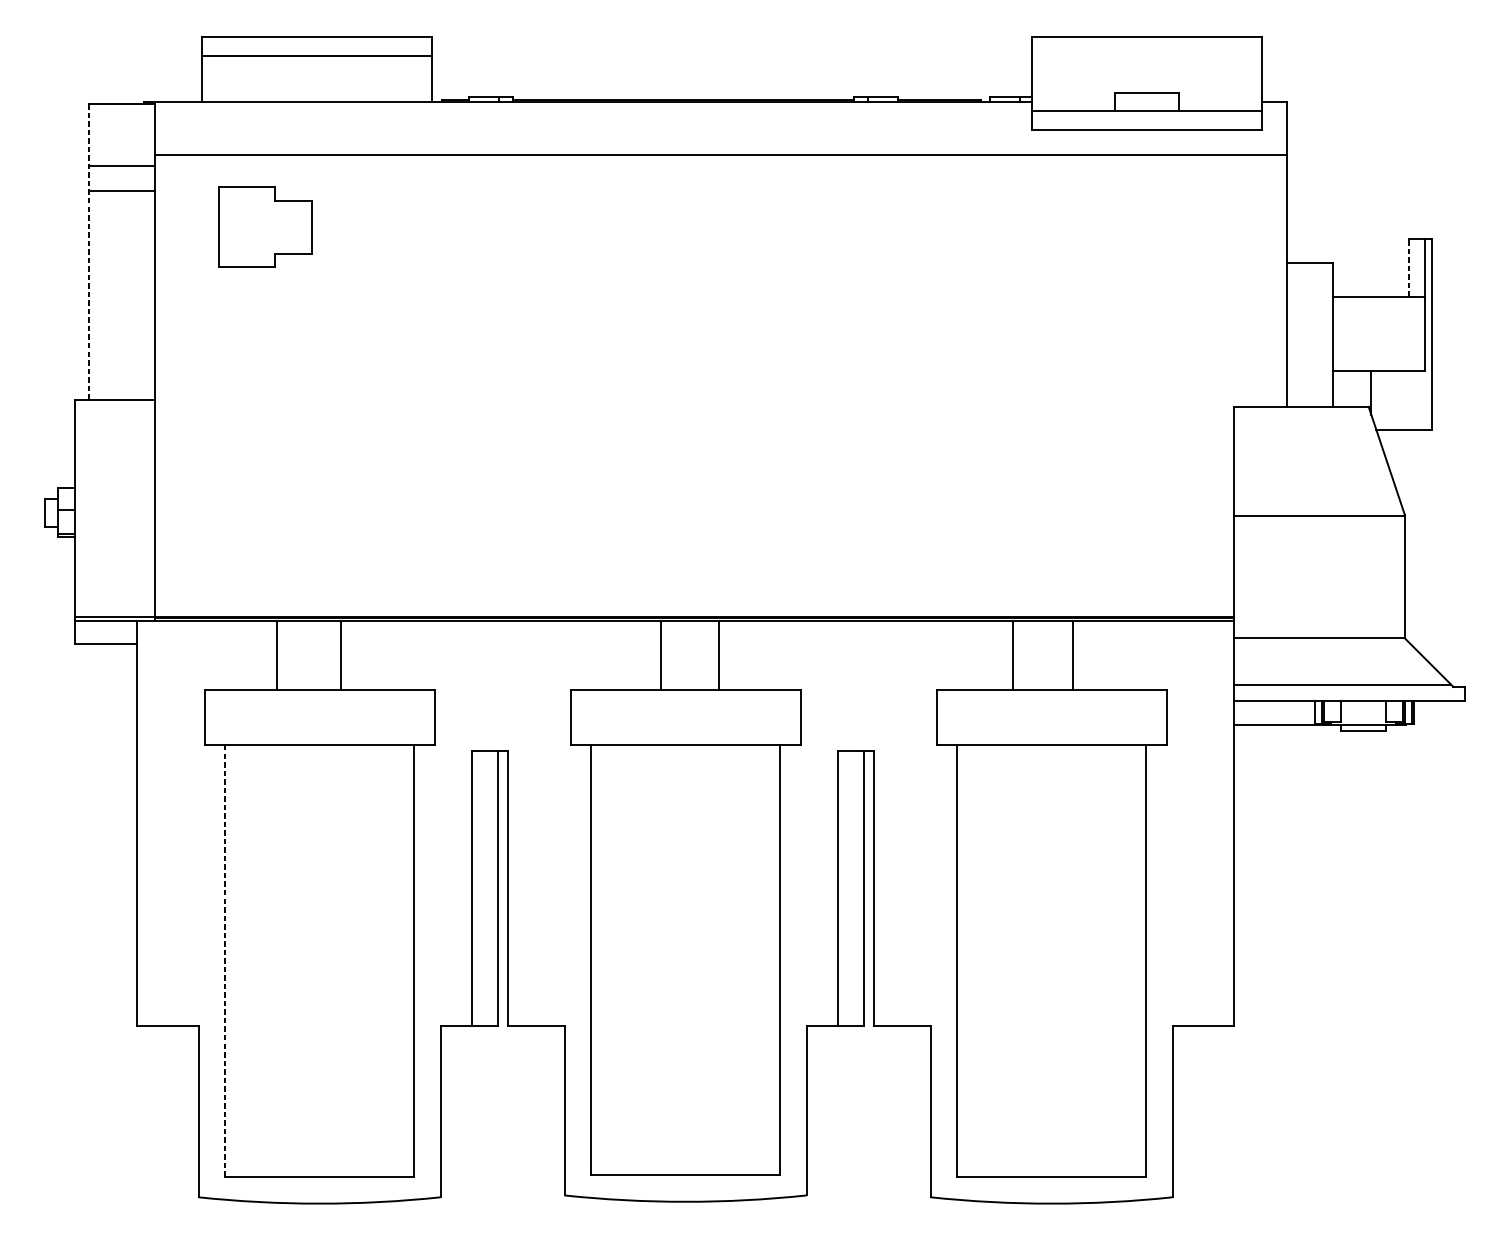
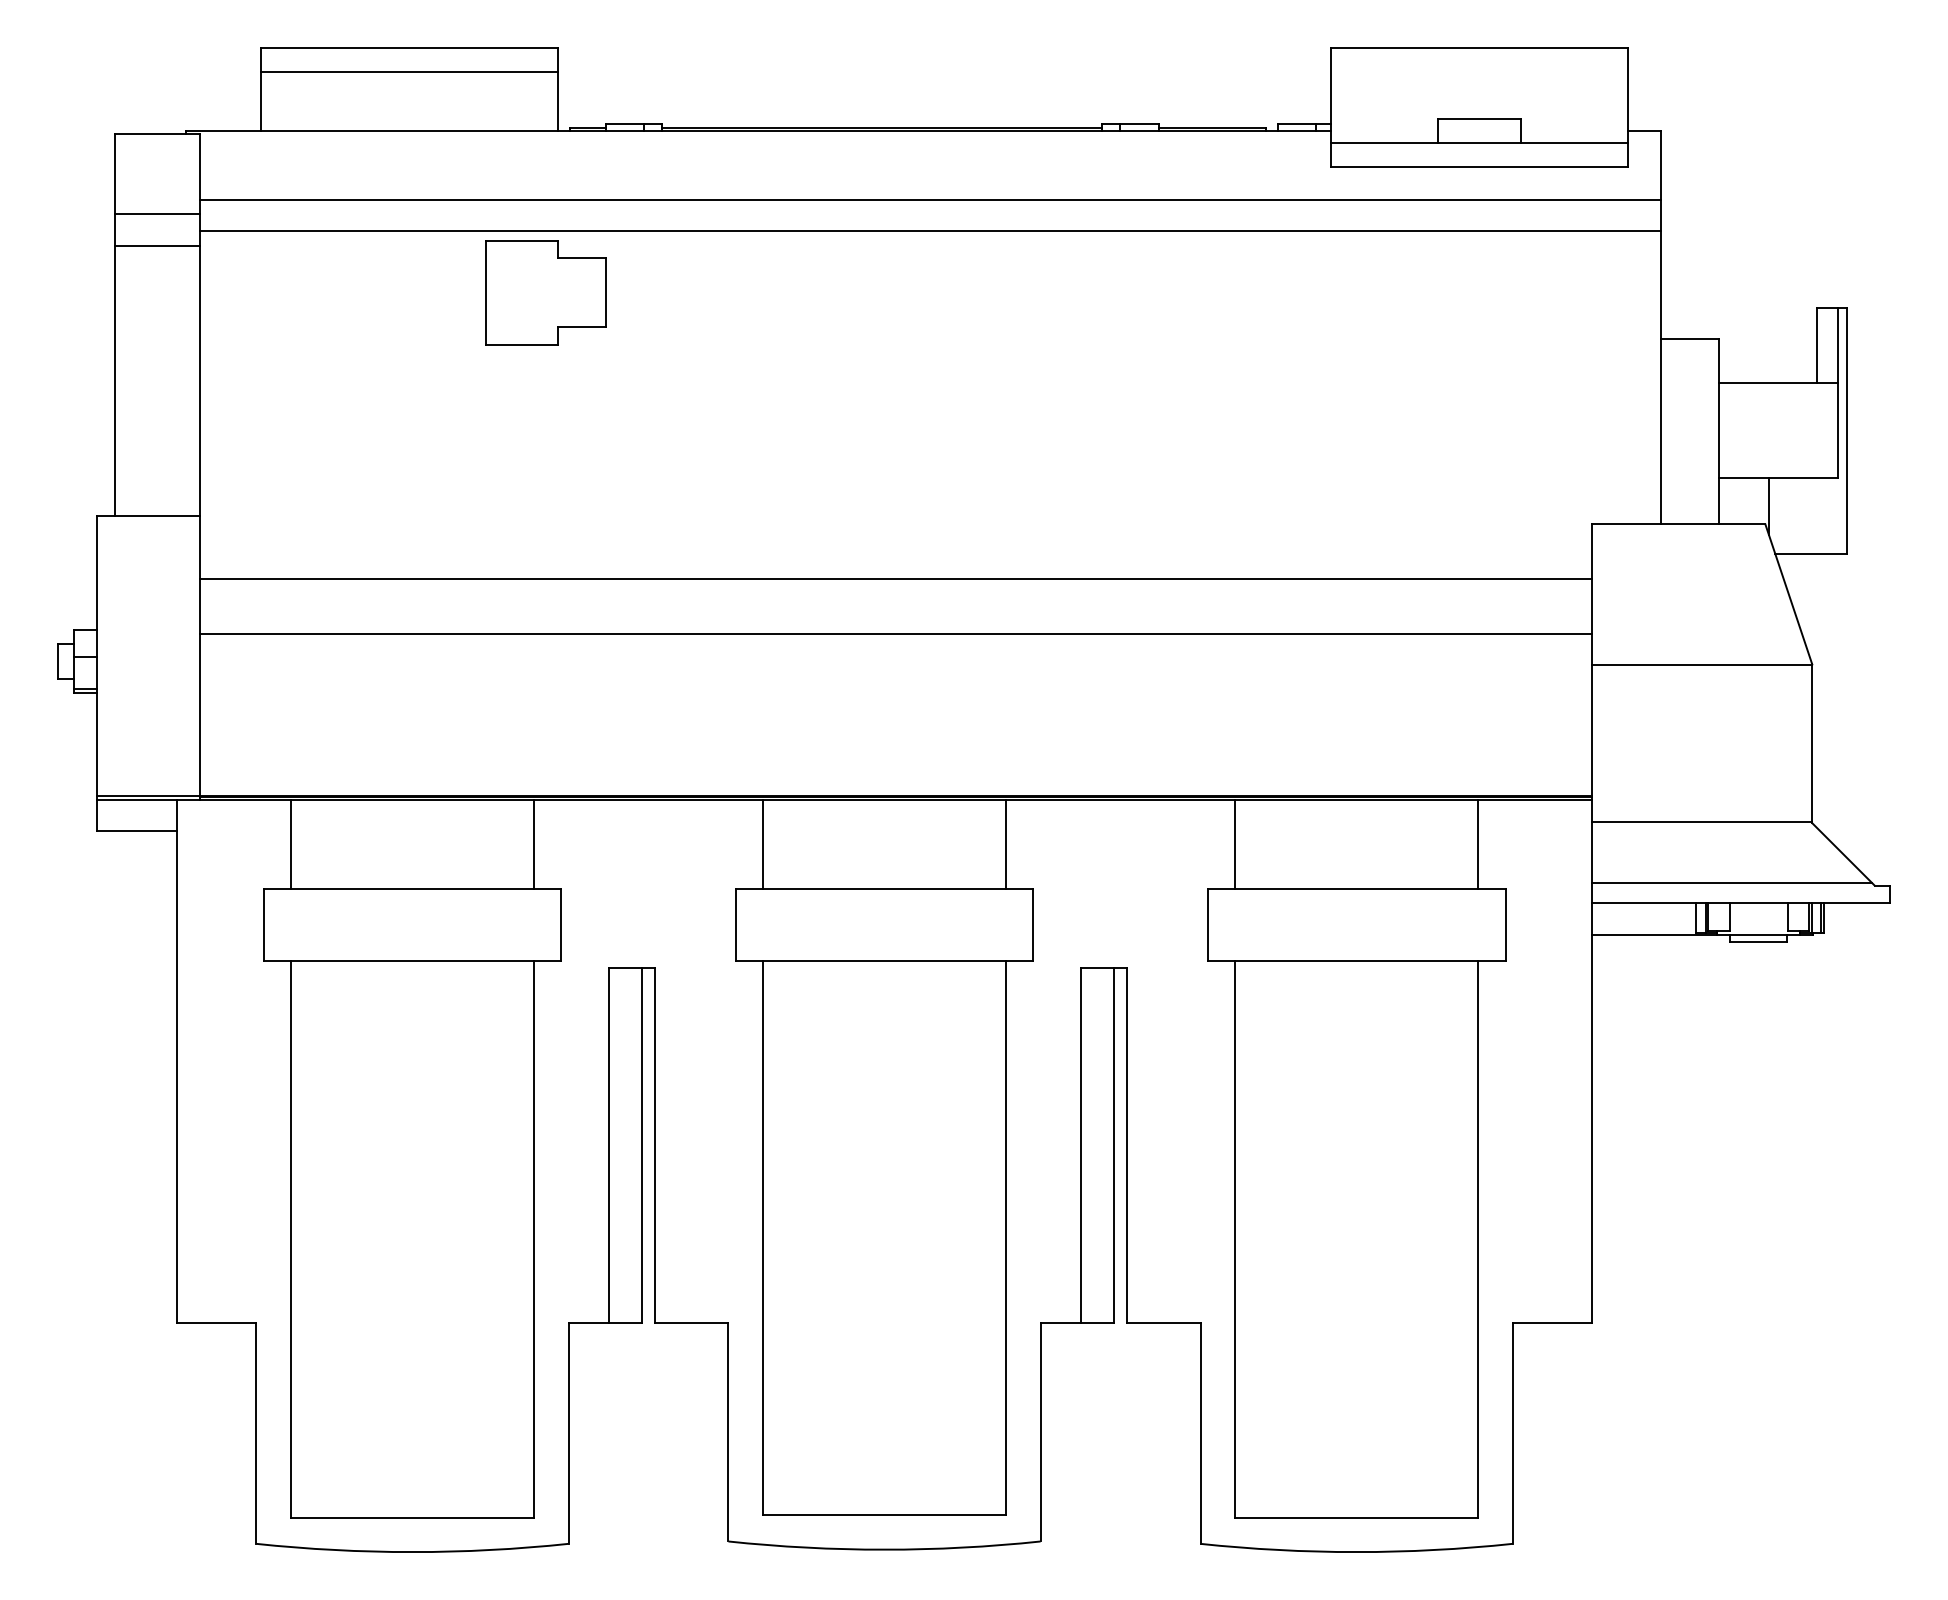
line: (720, 179) -> (929, 231), added
part: (265, 226) -> (545, 292), moved
line: (88, 252) -> (114, 325), dashed -> solid
line: (1409, 268) -> (1817, 345), dashed -> solid
line: (694, 449) -> (895, 579), added
line: (694, 492) -> (895, 634), added
line: (276, 655) -> (290, 844), moved
line: (341, 655) -> (534, 844), moved
line: (660, 655) -> (762, 844), moved
line: (718, 655) -> (1006, 844), moved
line: (1012, 655) -> (1234, 844), moved
line: (1073, 655) -> (1478, 844), moved
line: (225, 961) -> (290, 1239), dashed -> solid

